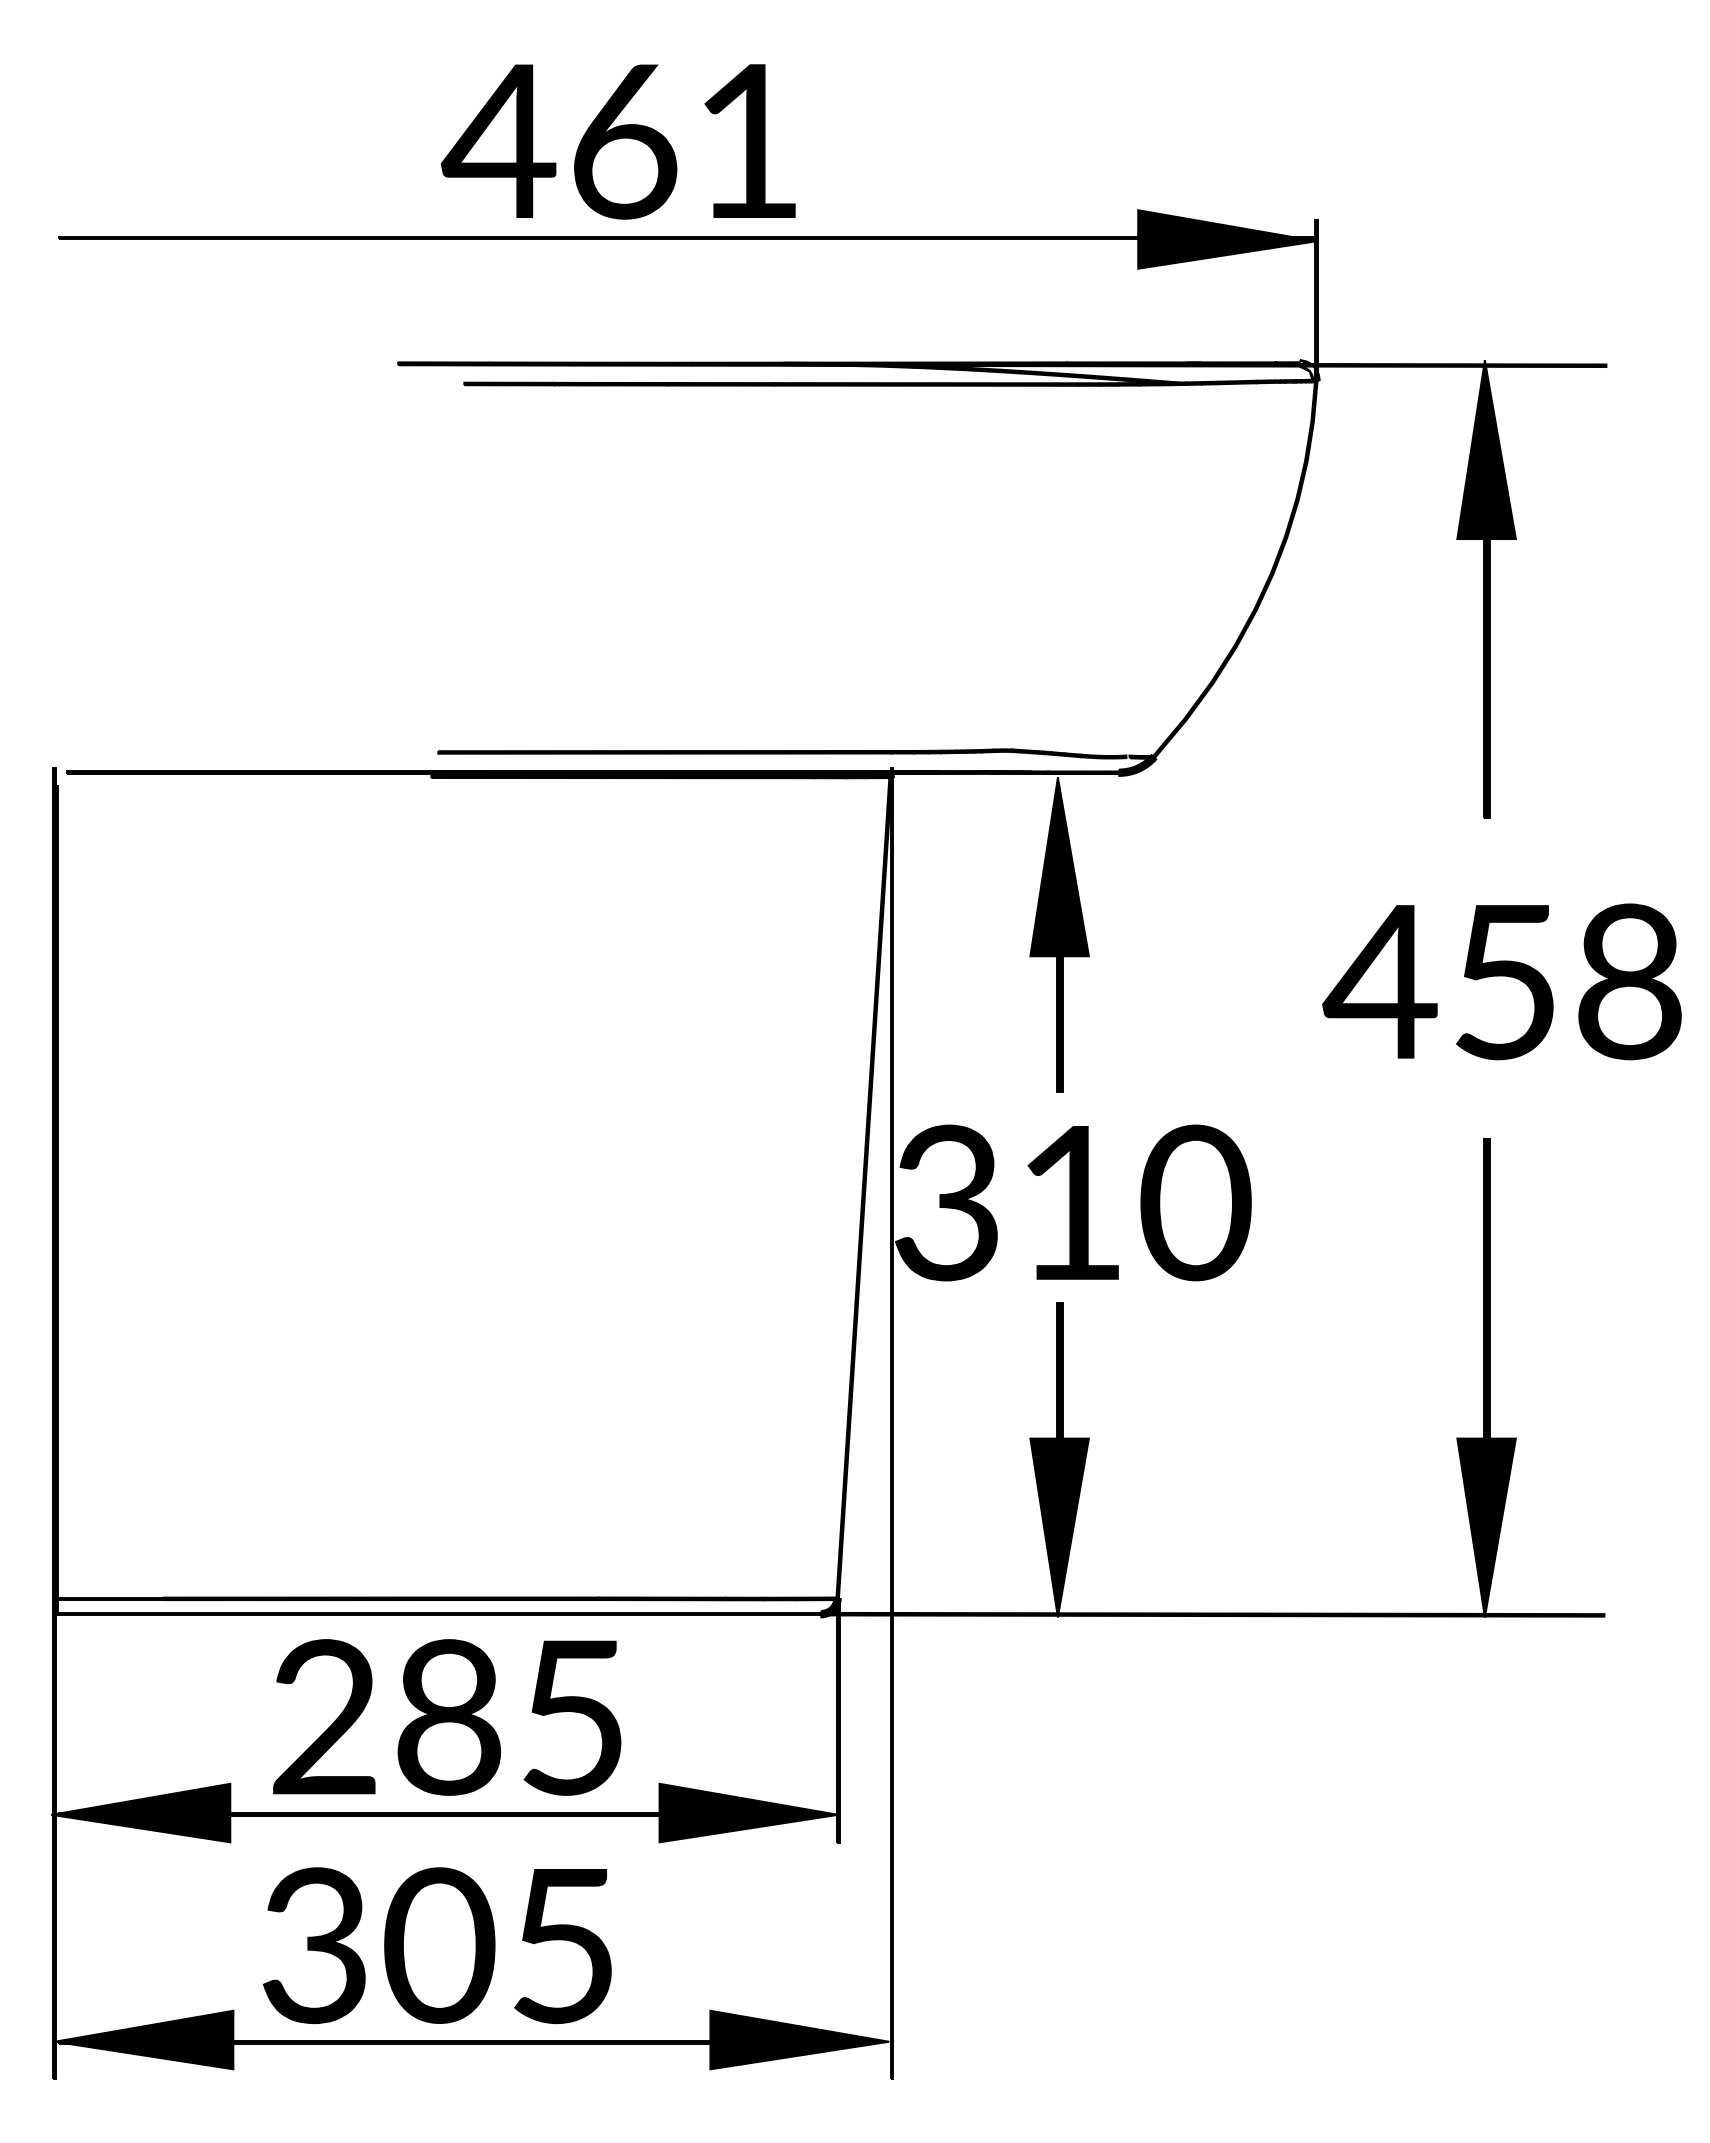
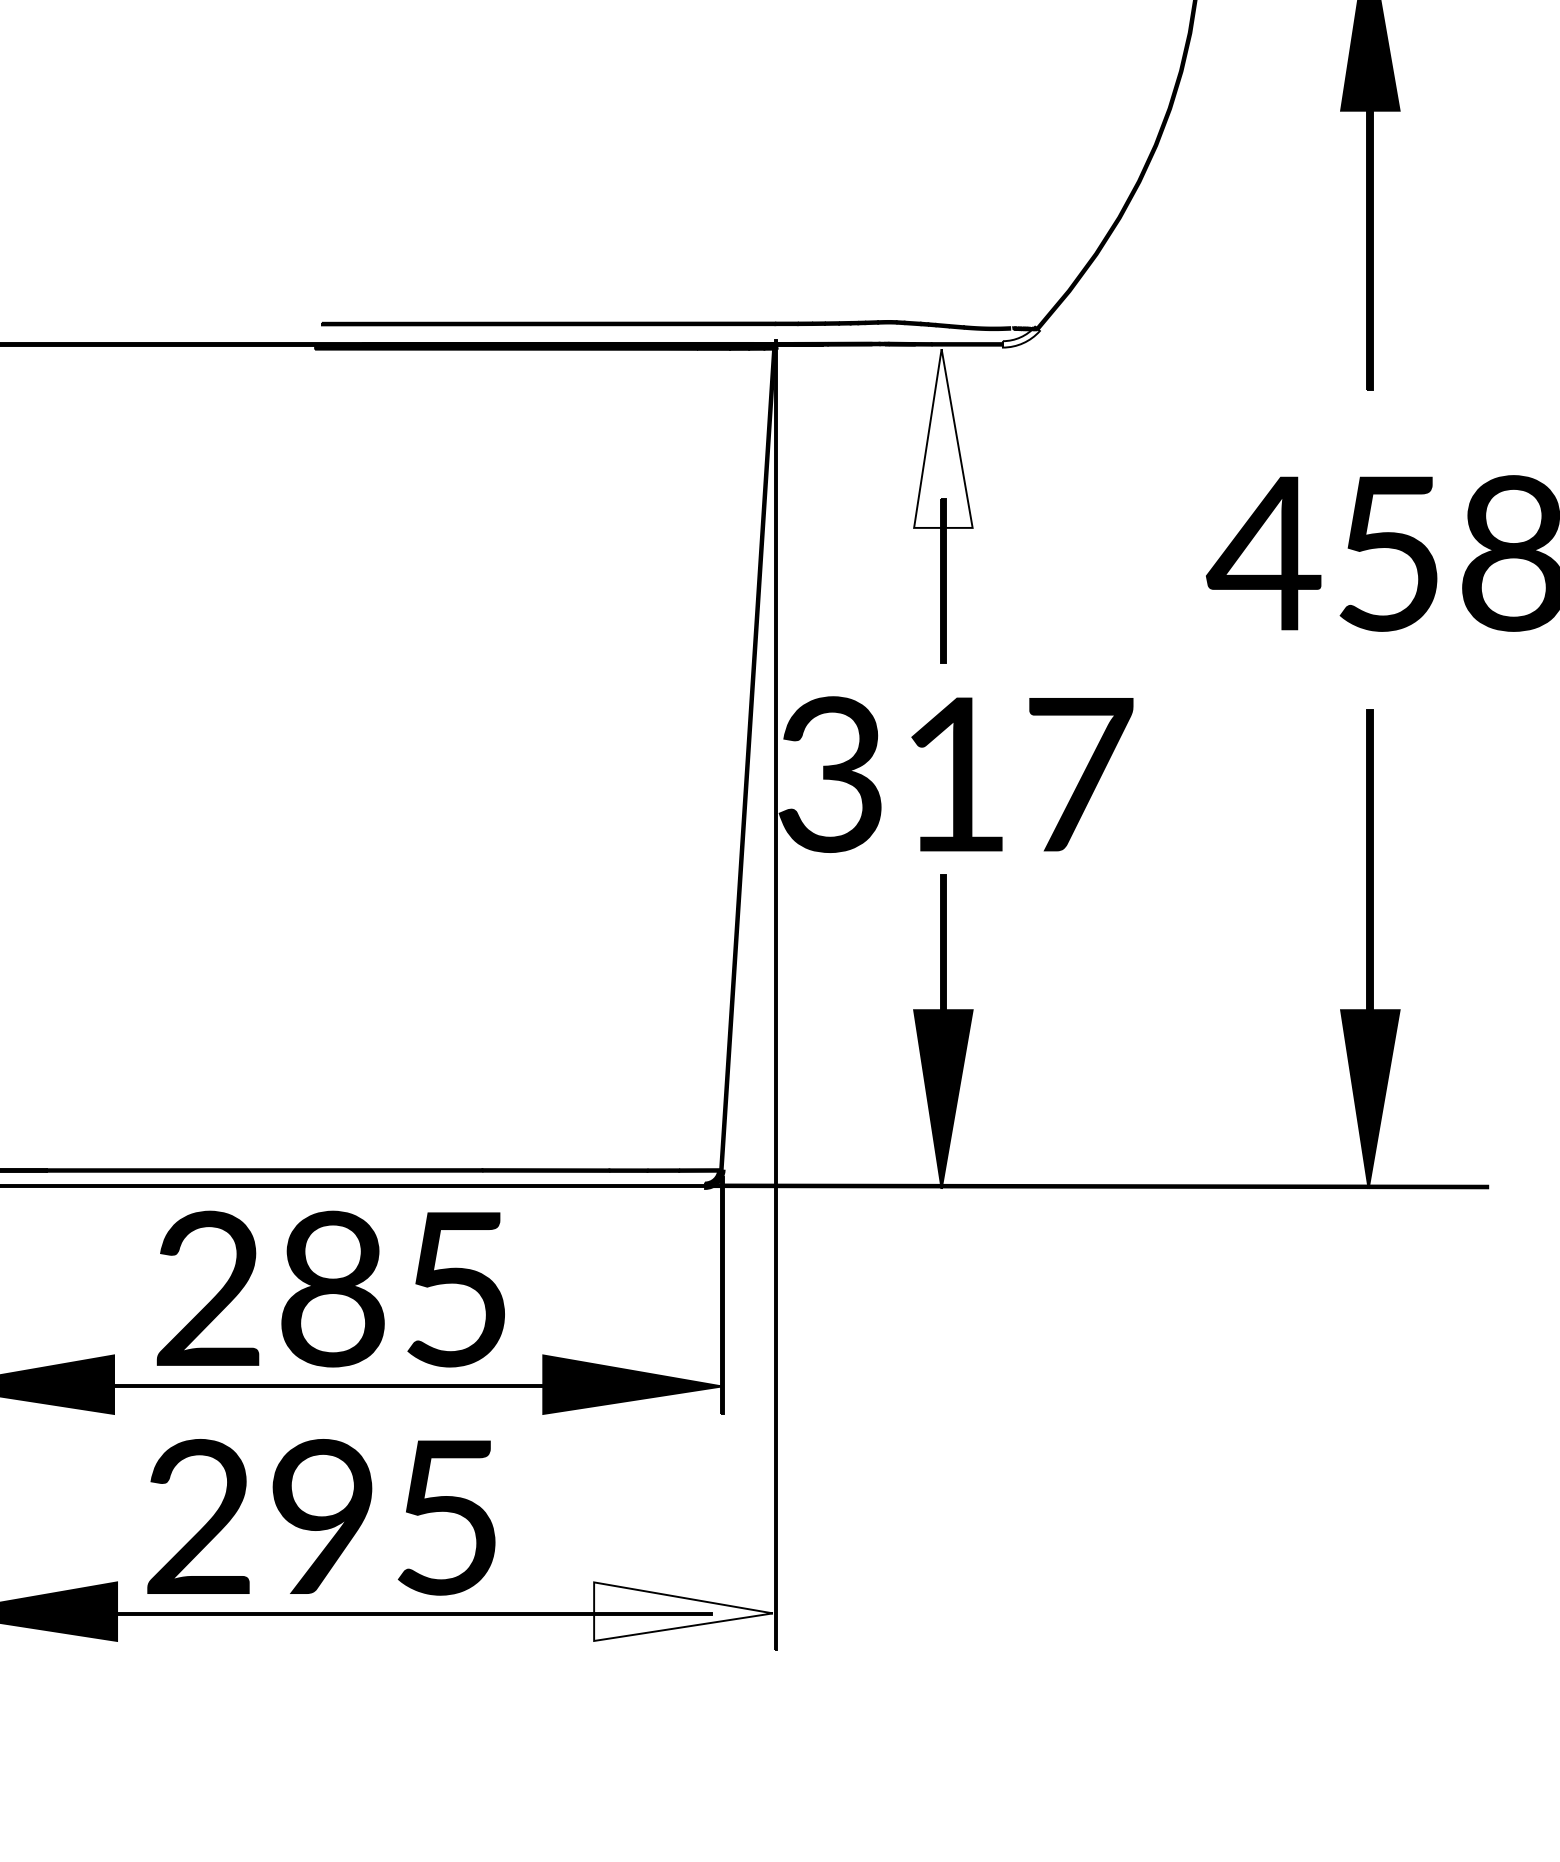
fill: (1137, 765) -> (1021, 337), removed
fill: (1059, 866) -> (943, 438), removed
text: (1195, 1202) -> (1079, 774), 310 -> 317
text: (378, 1945) -> (262, 1517), 305 -> 295
fill: (799, 2039) -> (683, 1611), removed

